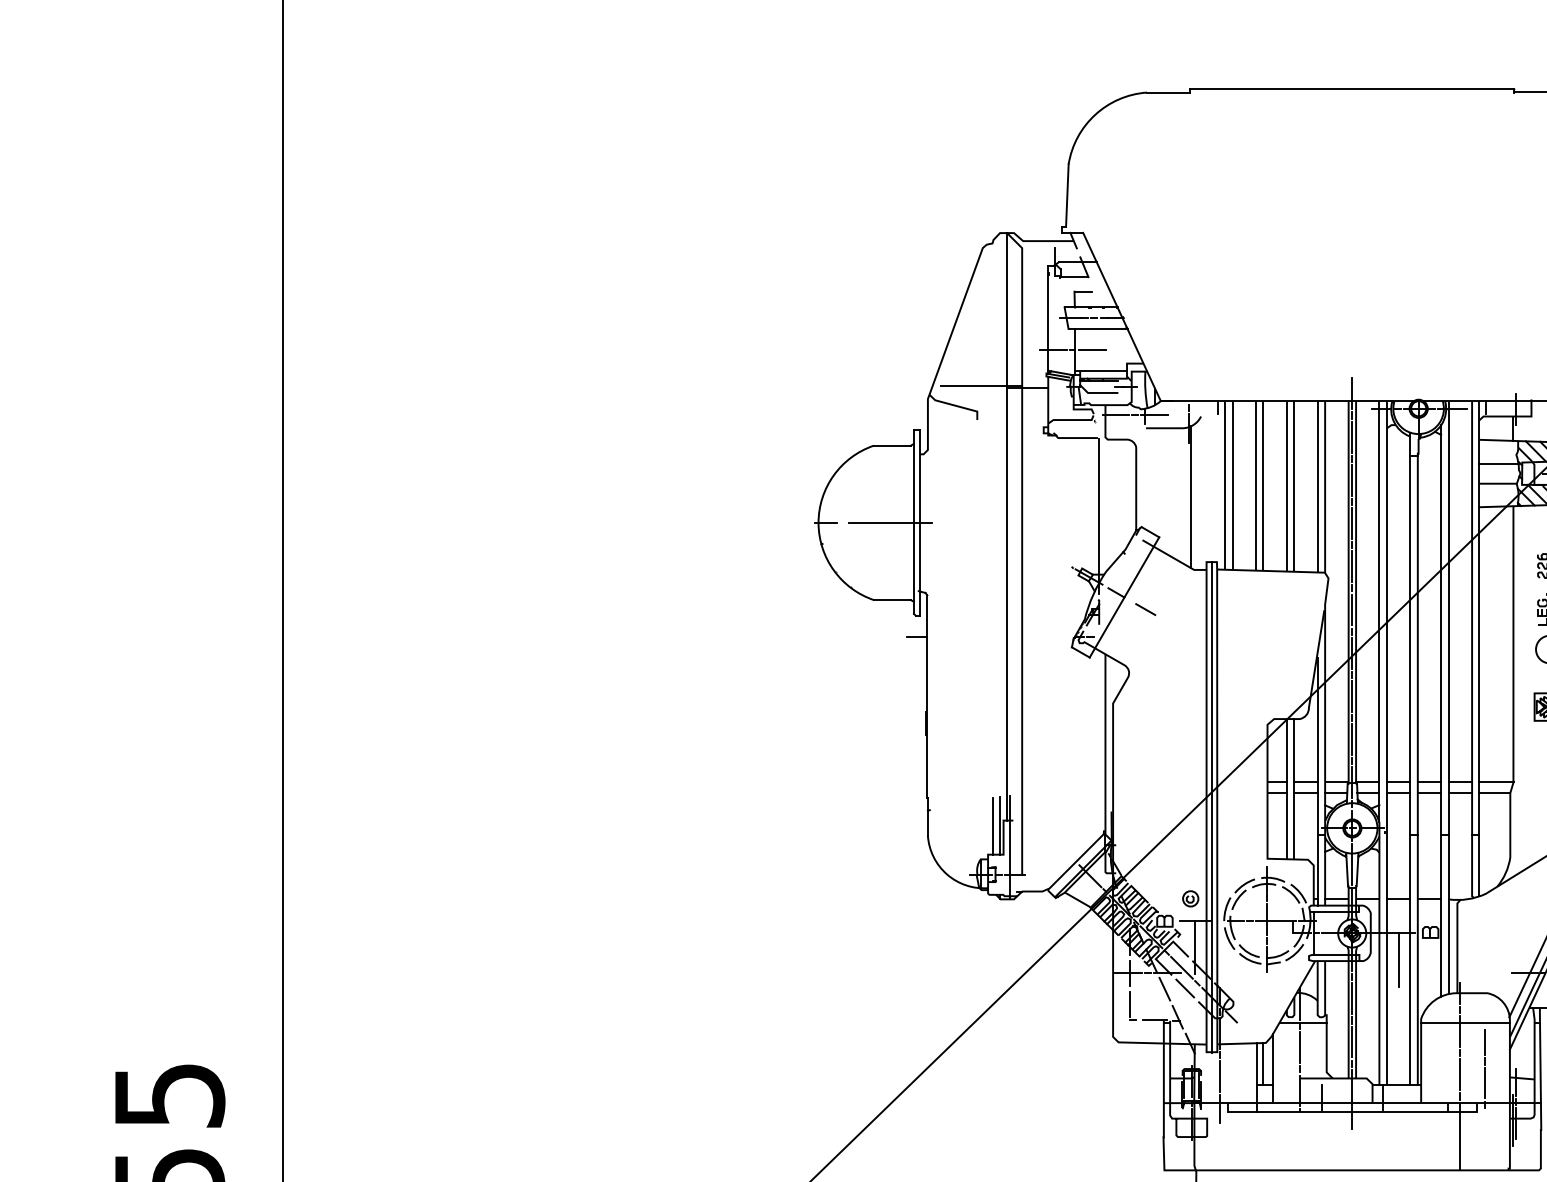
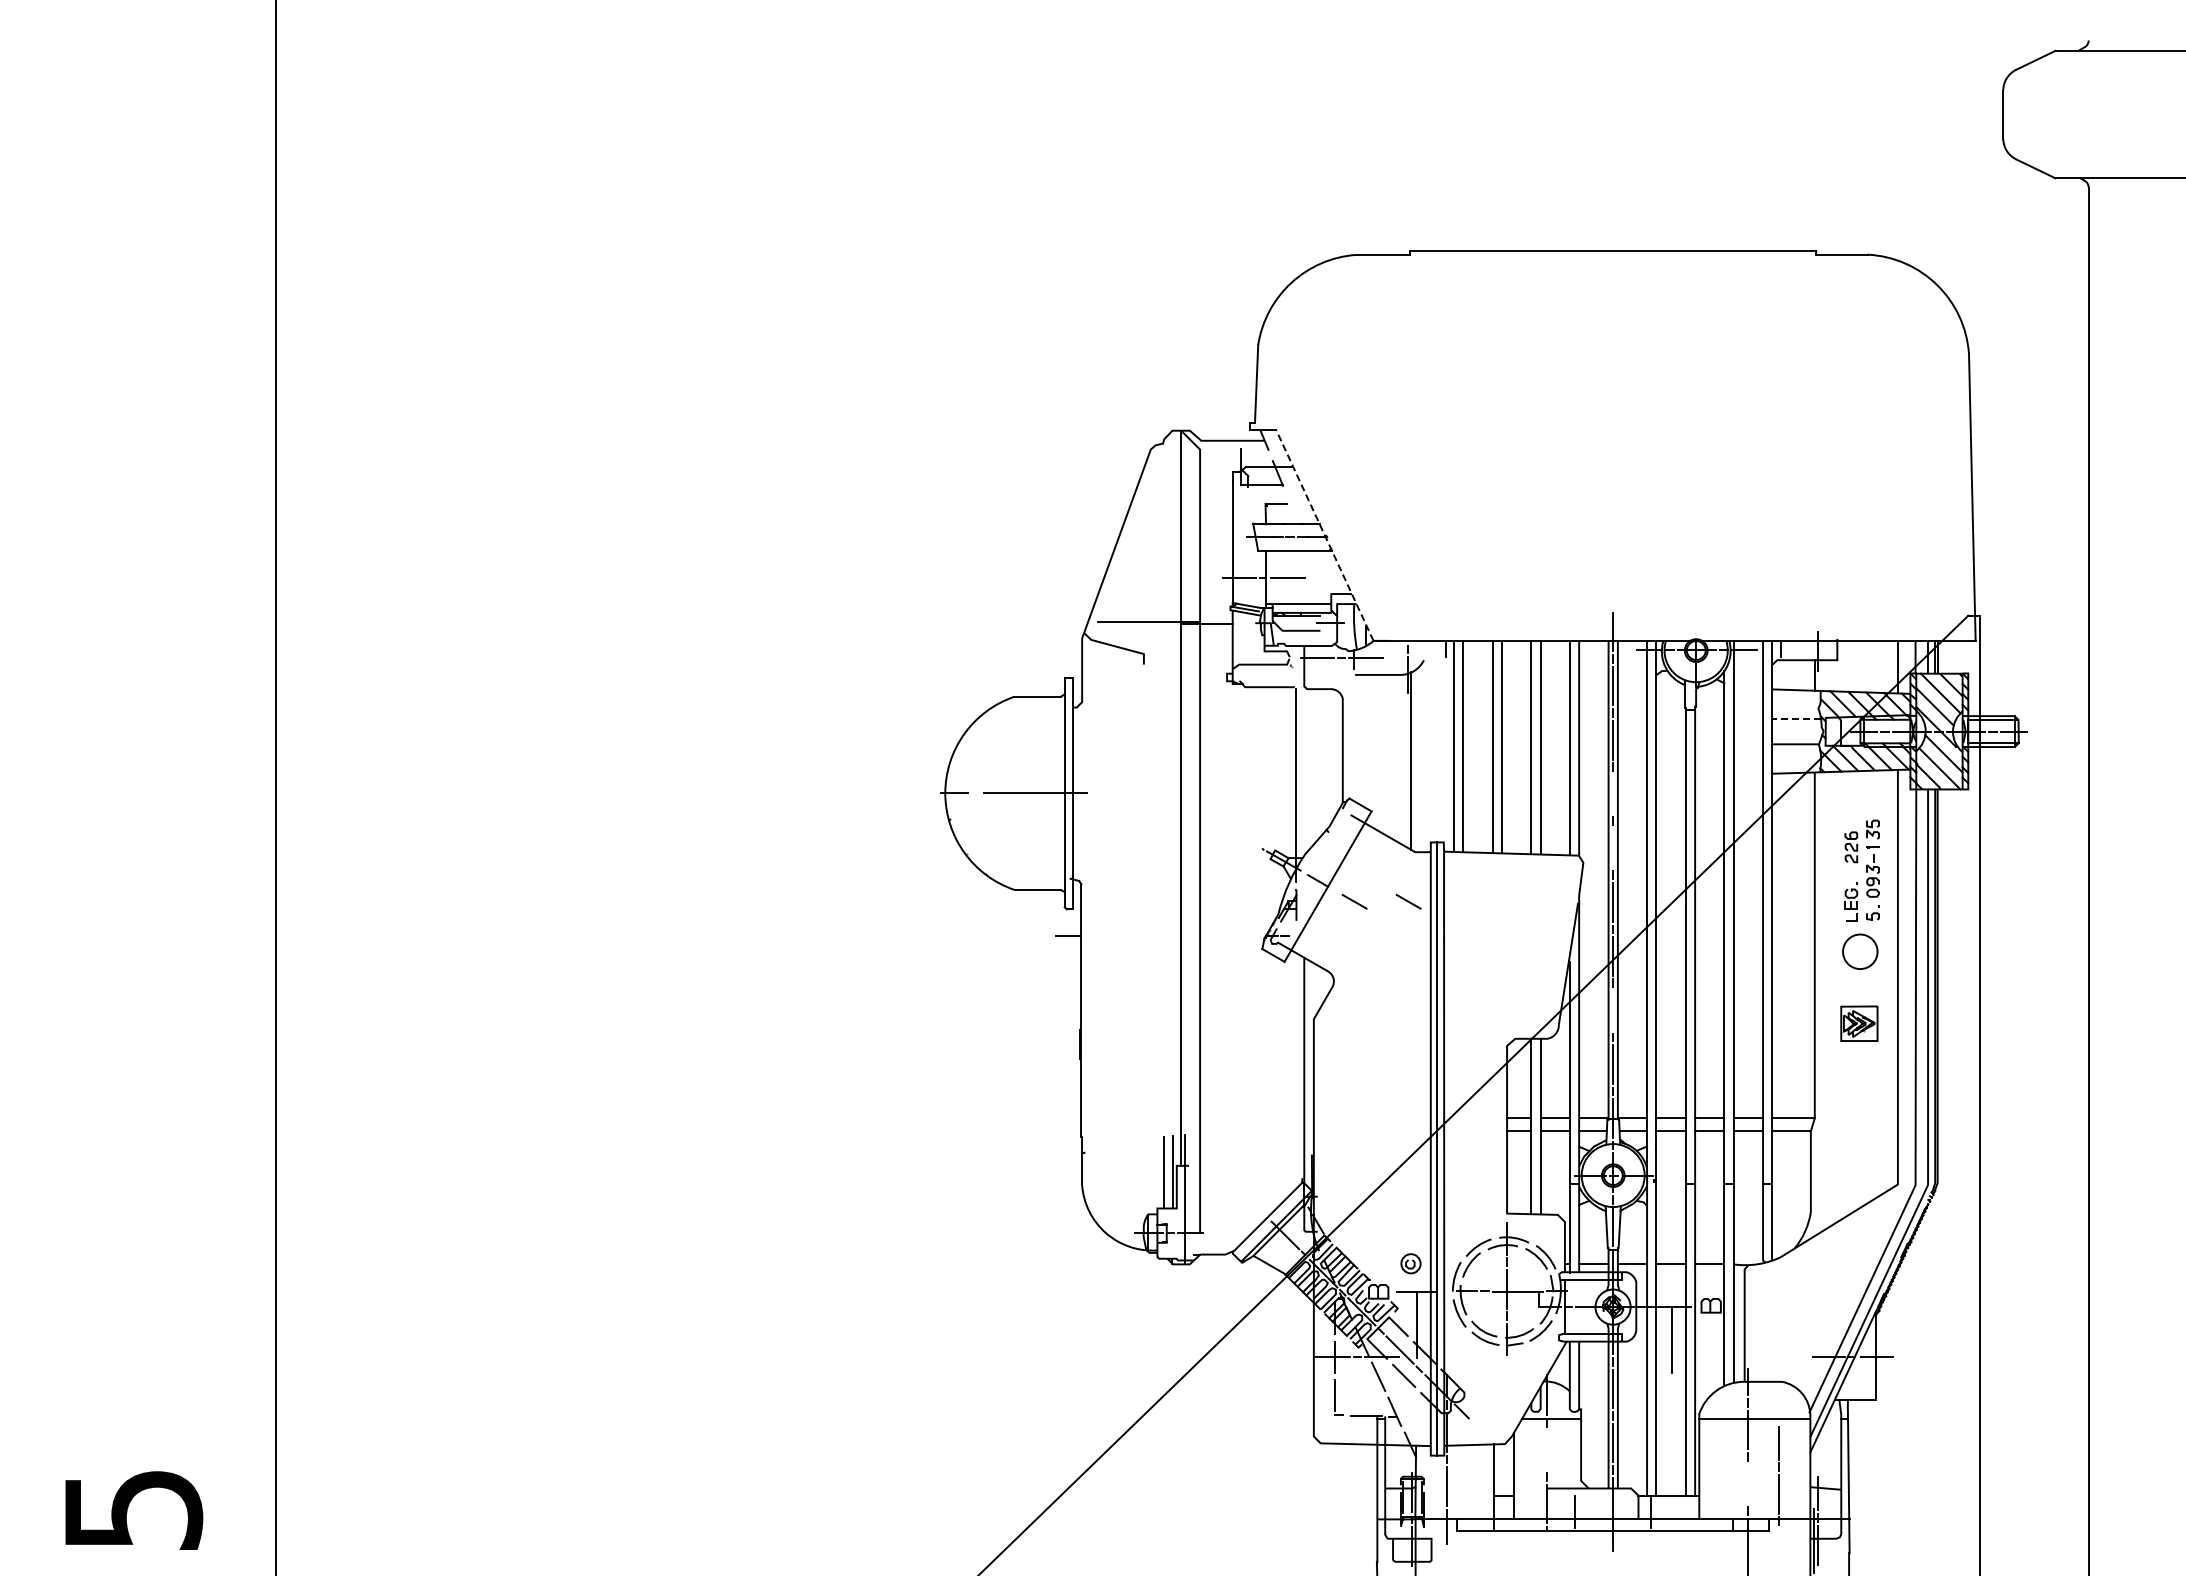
line: (1121, 316) -> (1324, 535), solid -> dashed
line: (1498, 463) -> (1796, 719), solid -> dashed
line: (1351, 523) -> (1612, 793), removed
line: (1351, 566) -> (1612, 847), removed
line: (1188, 609) -> (1408, 901), added
line: (1351, 696) -> (1612, 1010), removed
line: (1299, 1047) -> (1547, 1449), removed
line: (1263, 1064) -> (1501, 1470), removed
line: (1460, 1074) -> (1748, 1483), removed

